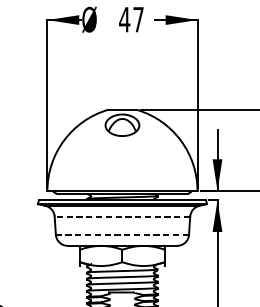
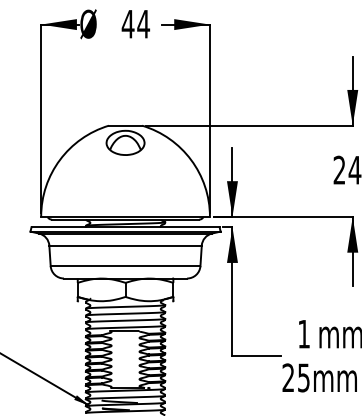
text: (138, 20) -> (143, 24), 47 -> 44
line: (122, 216) -> (125, 245), dashed -> solid
line: (122, 235) -> (125, 266), dashed -> solid

